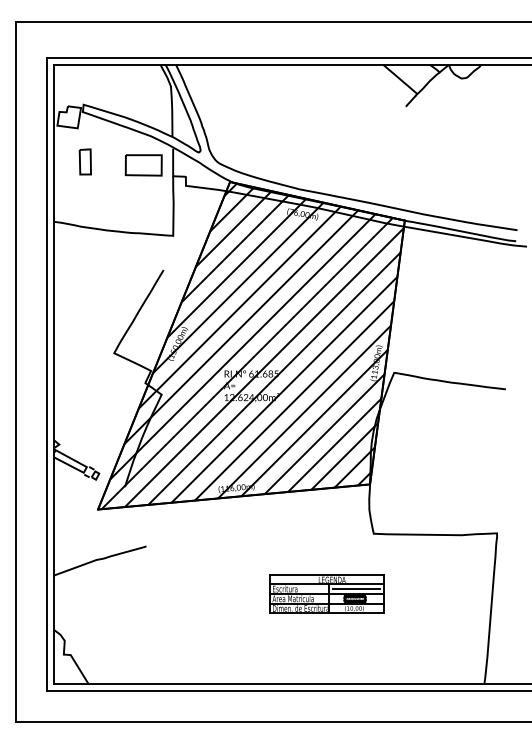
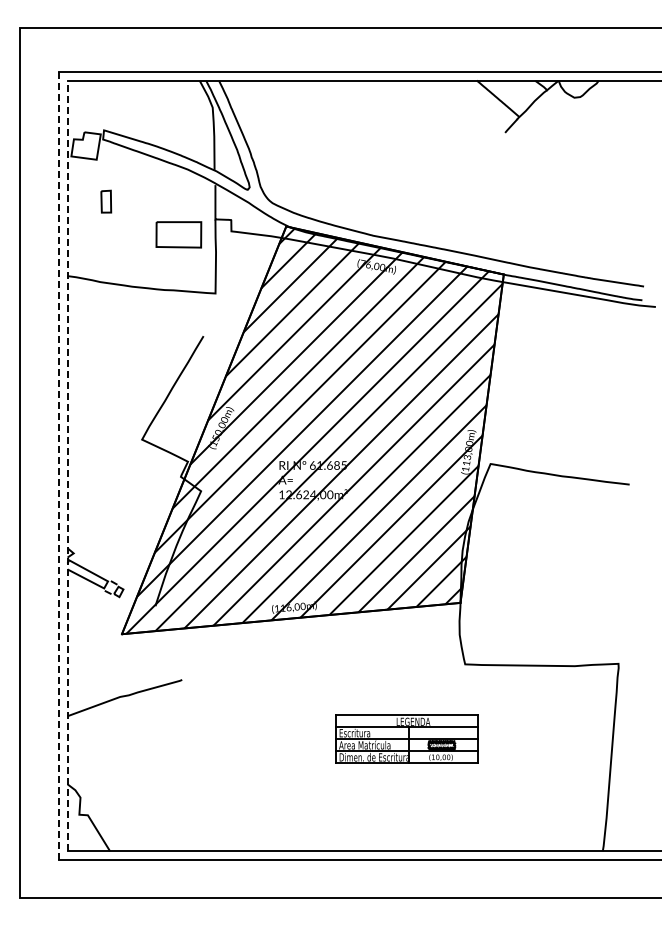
part: (85, 161) -> (106, 201), size x0.7
part: (143, 165) -> (178, 234), moved
line: (47, 374) -> (58, 466), solid -> dashed
line: (54, 374) -> (67, 465), solid -> dashed
line: (356, 589) -> (443, 733), removed

